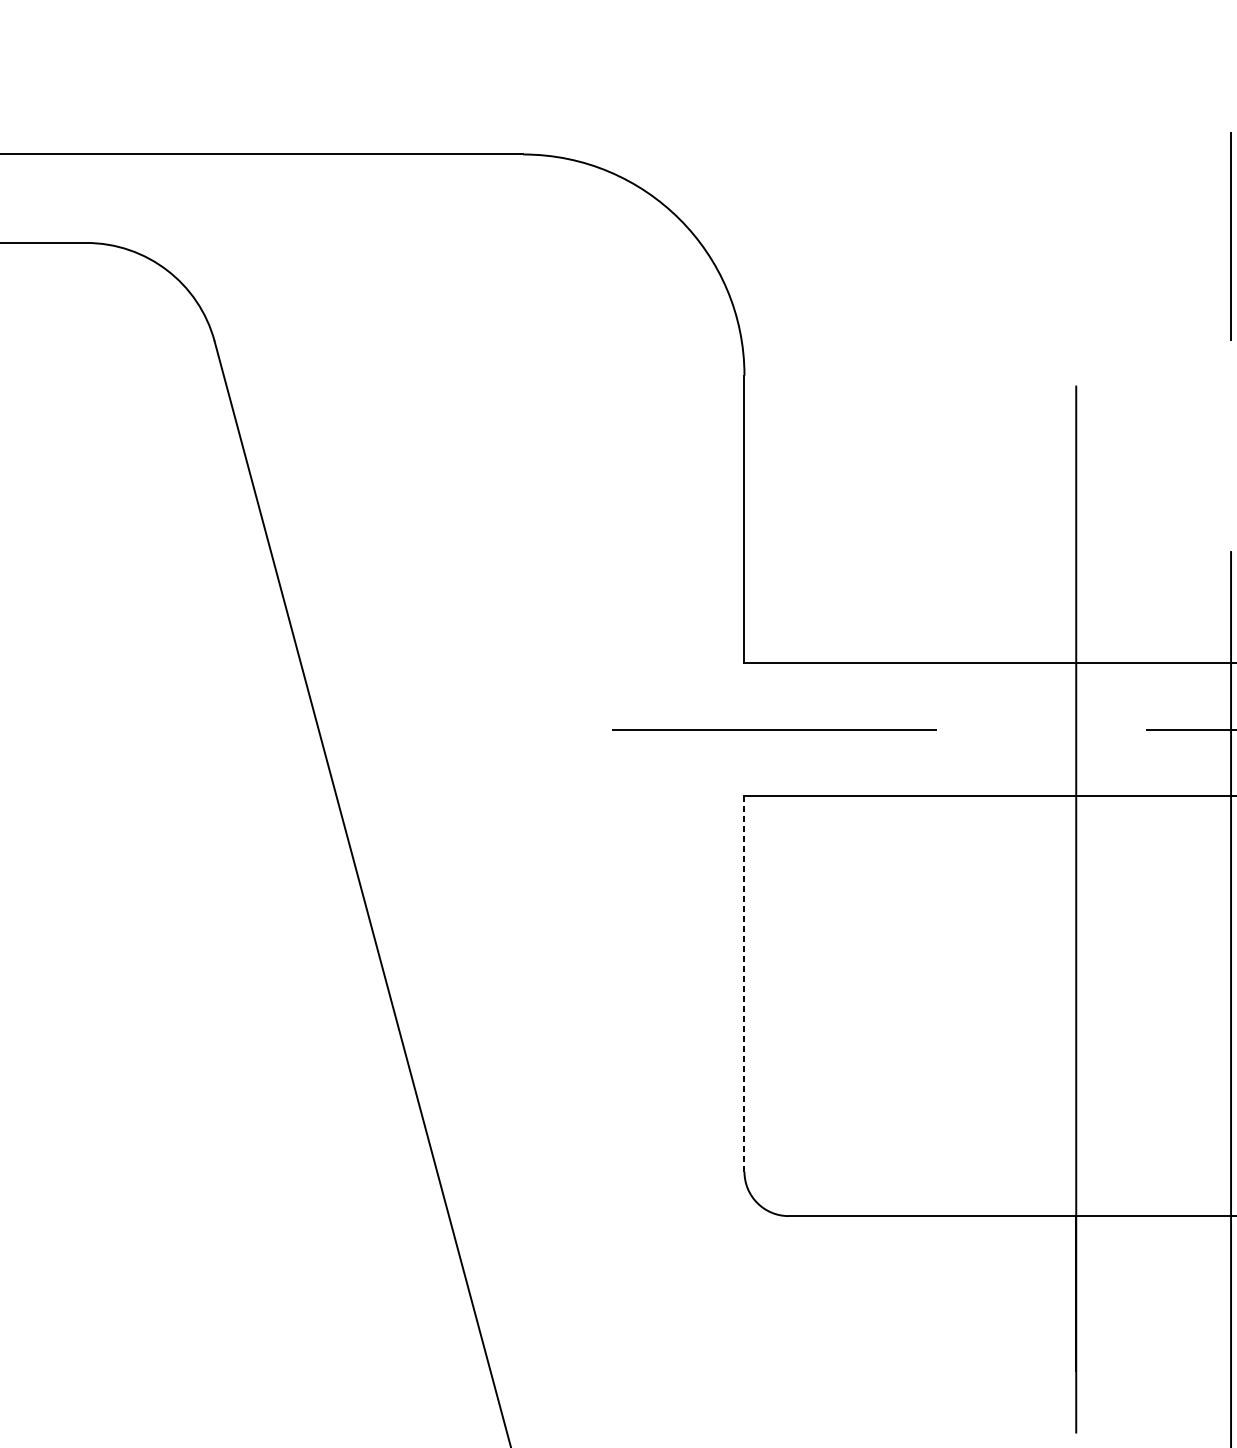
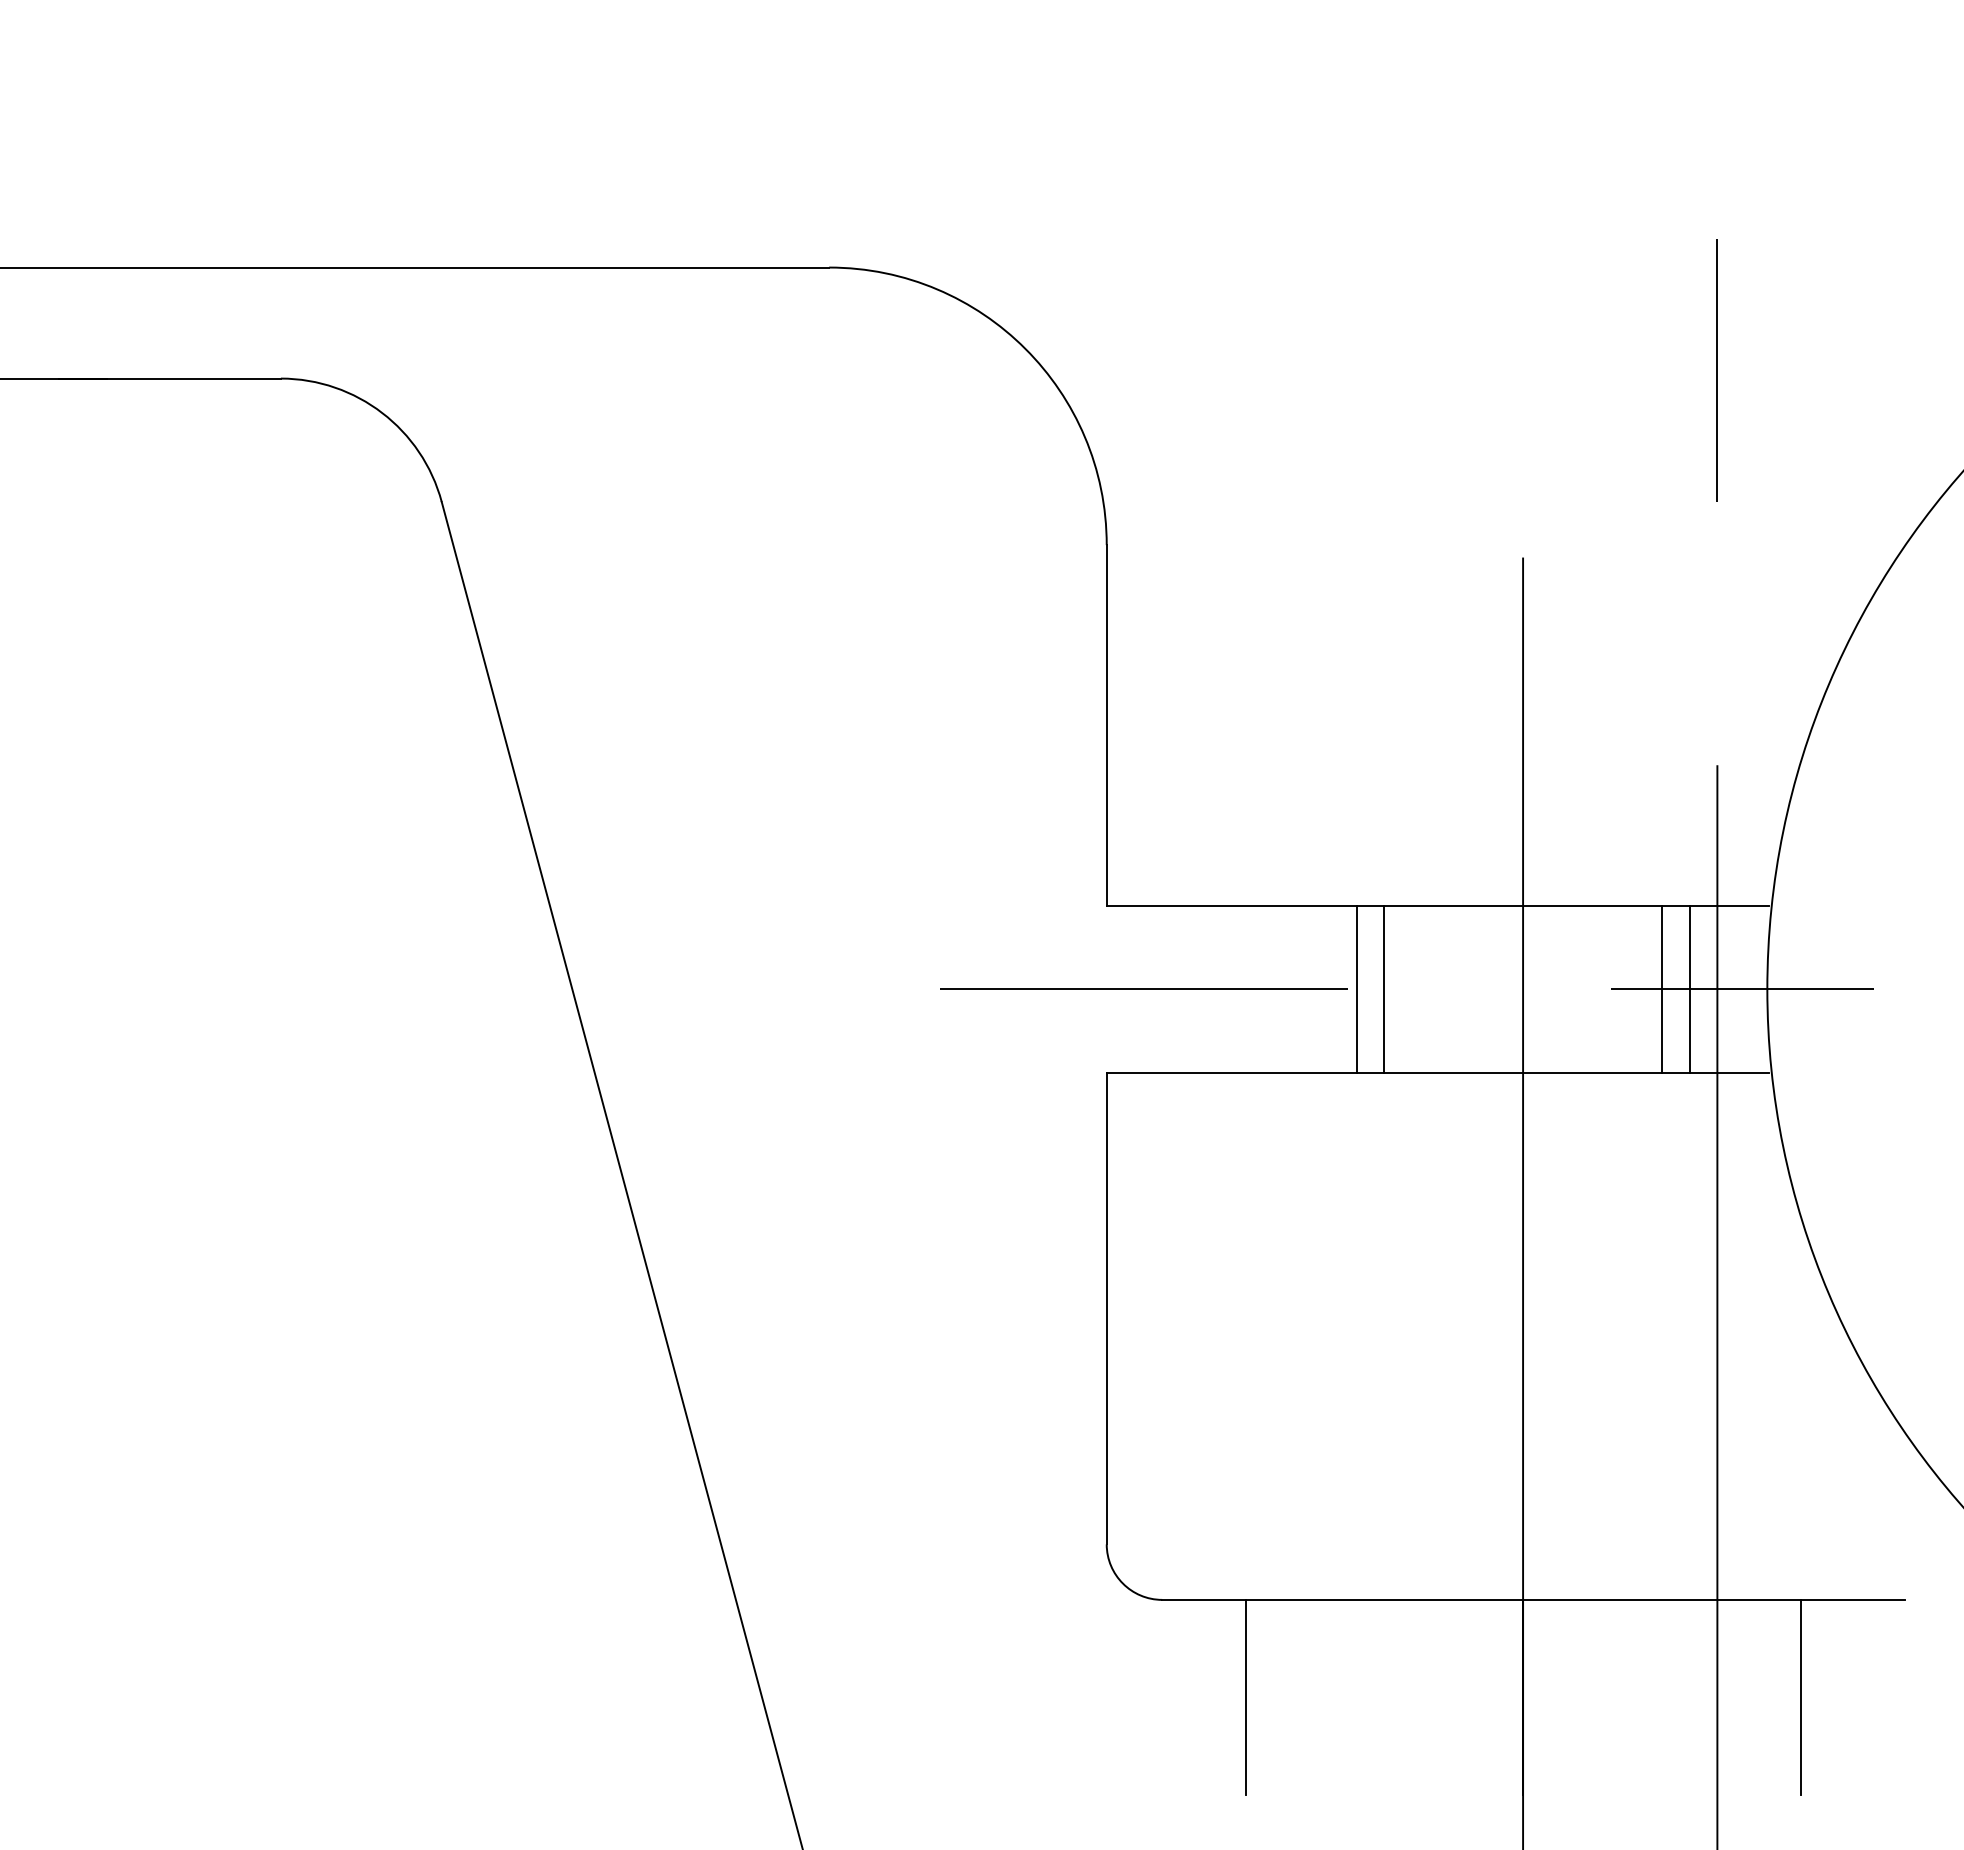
line: (943, 728) -> (1356, 988), added
line: (965, 728) -> (1384, 988), added
line: (1186, 728) -> (1661, 988), added
line: (1208, 728) -> (1689, 988), added
line: (744, 983) -> (1106, 1308), dashed -> solid
line: (855, 1293) -> (1245, 1696), added

